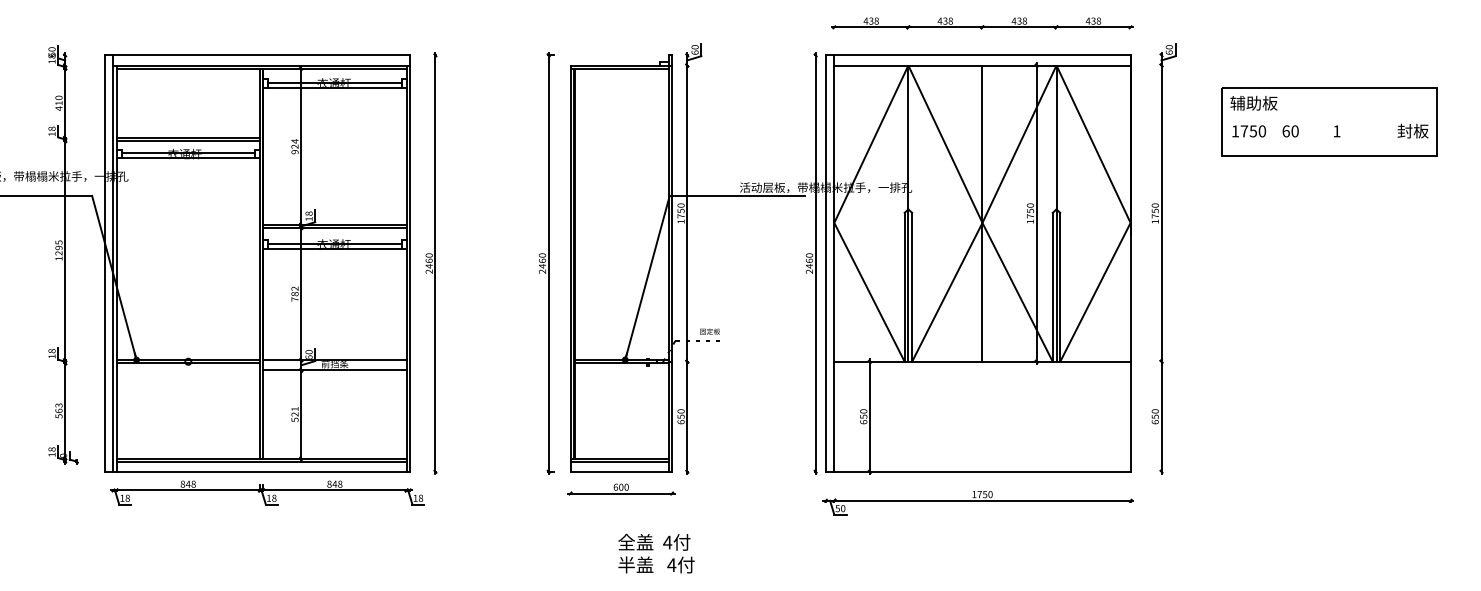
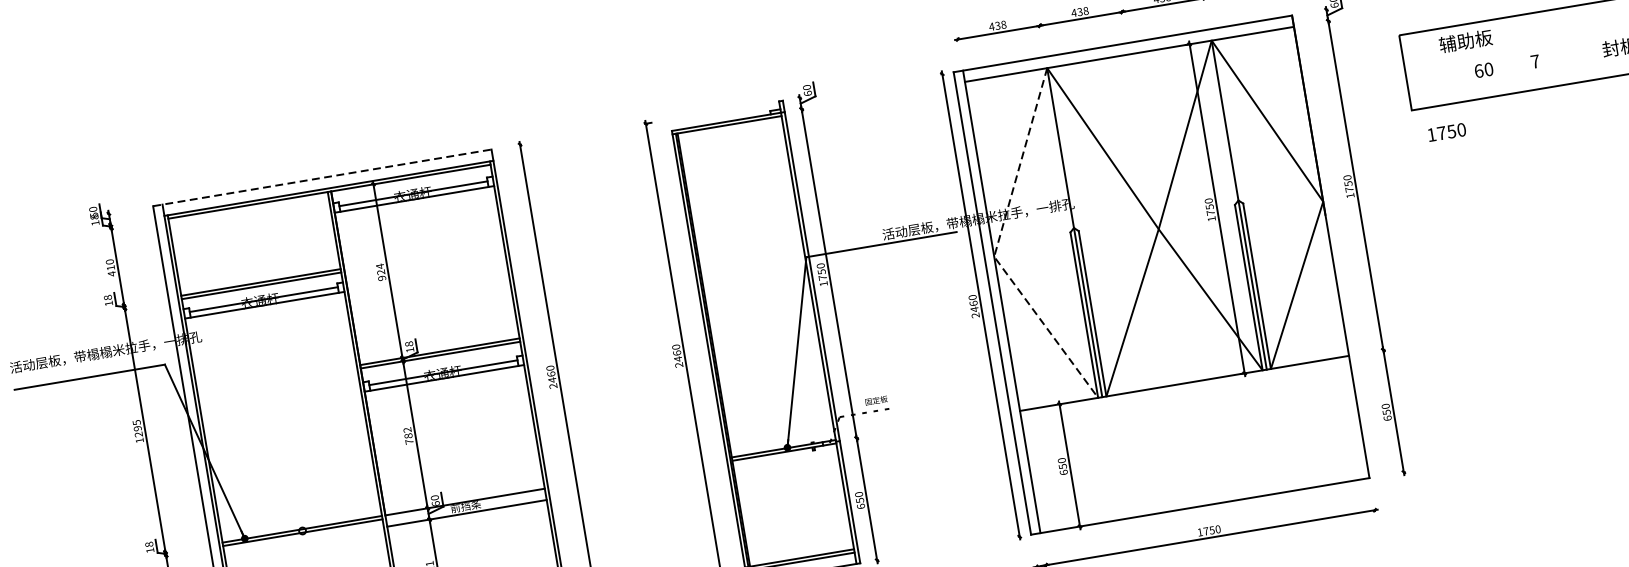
line: (257, 55) -> (322, 178), solid -> dashed
text: (1253, 103) -> (1465, 41), moved
text: (1249, 131) -> (1447, 132), moved
text: (1336, 131) -> (1534, 61), 1 -> 7
line: (982, 213) -> (1157, 218), removed
line: (837, 215) -> (996, 247), solid -> dashed

